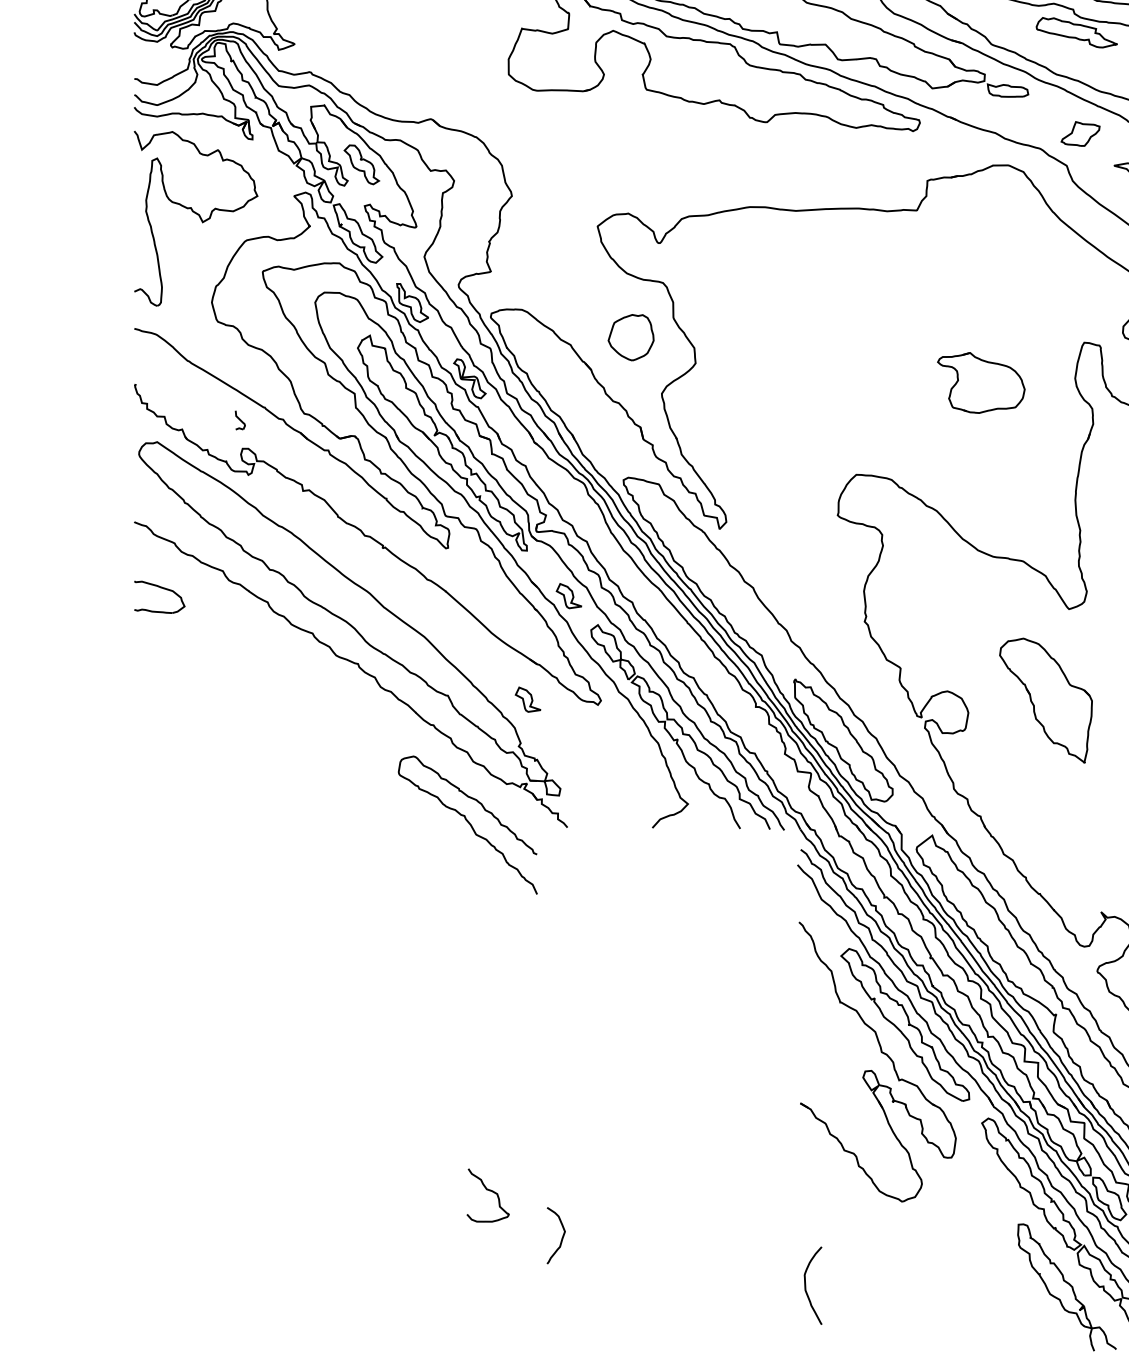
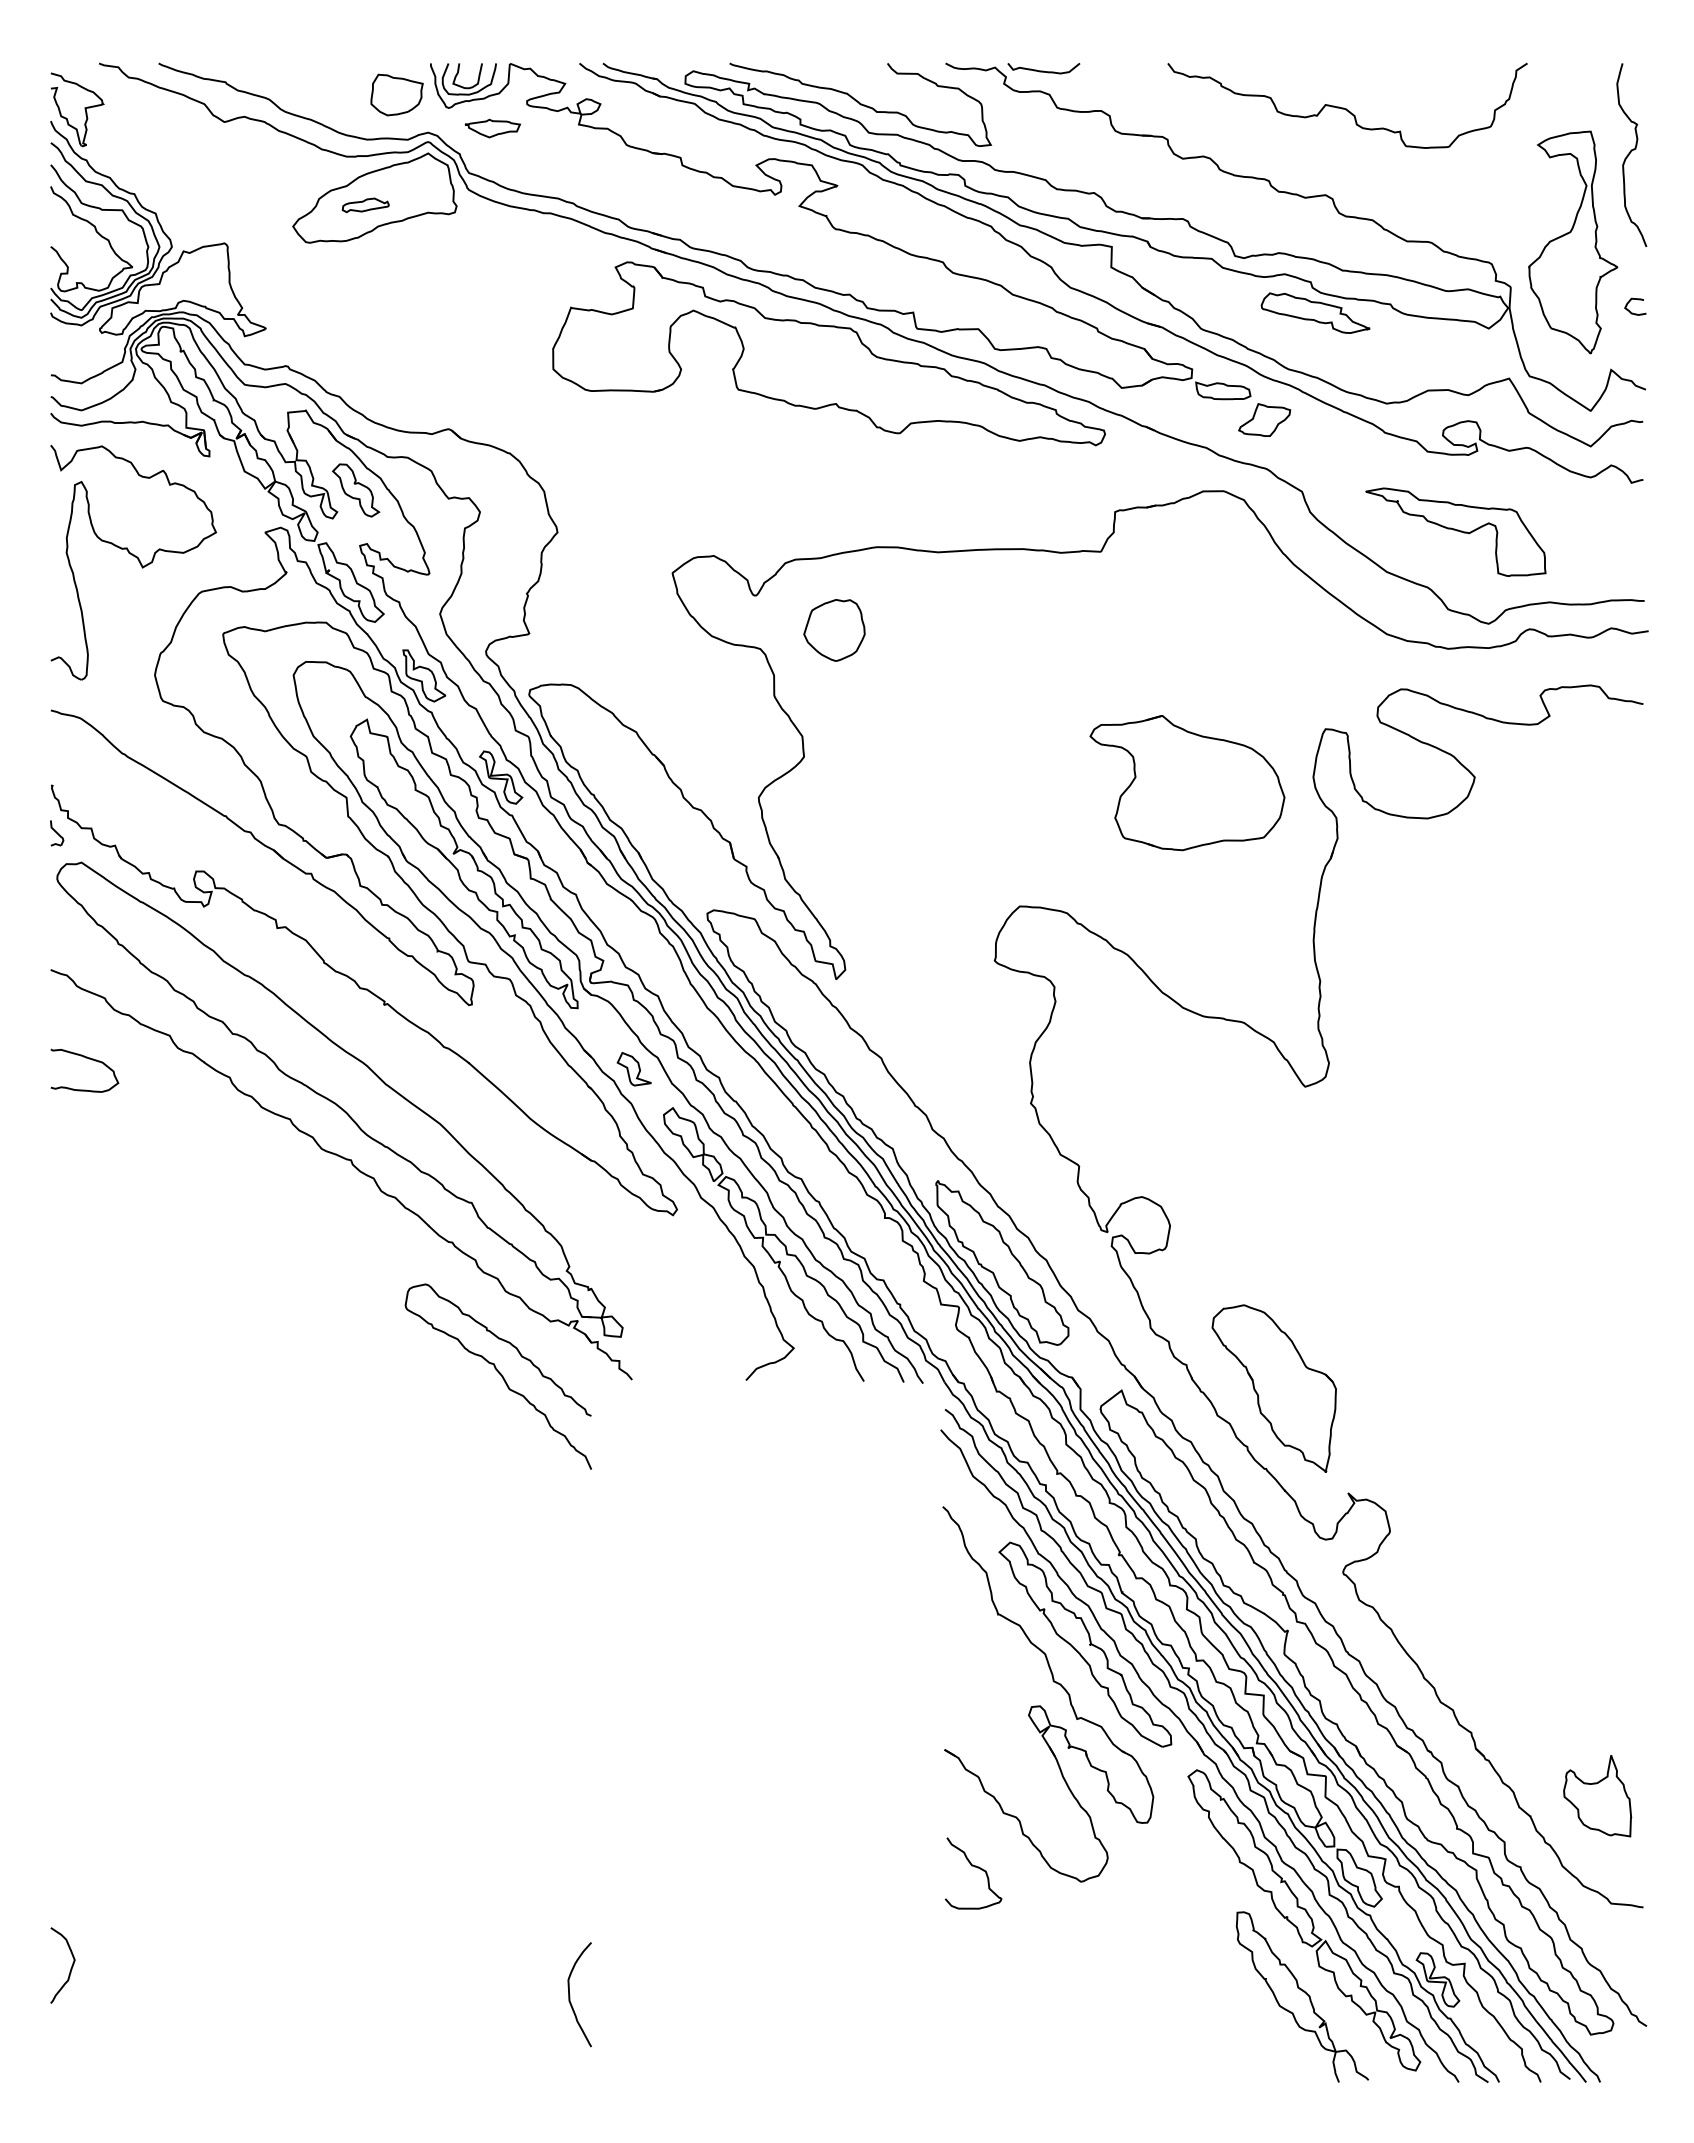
part: (1080, 133) -> (1264, 419), moved
part: (631, 337) -> (834, 630), moved
part: (981, 383) -> (1187, 783), size x1.67
part: (240, 420) -> (57, 833), moved
part: (527, 699) -> (578, 1208), removed
part: (1045, 700) -> (1273, 1388), moved
curve: (488, 1190) -> (974, 1867), moved
curve: (561, 1237) -> (70, 1968), moved
curve: (806, 1286) -> (570, 1995), moved

